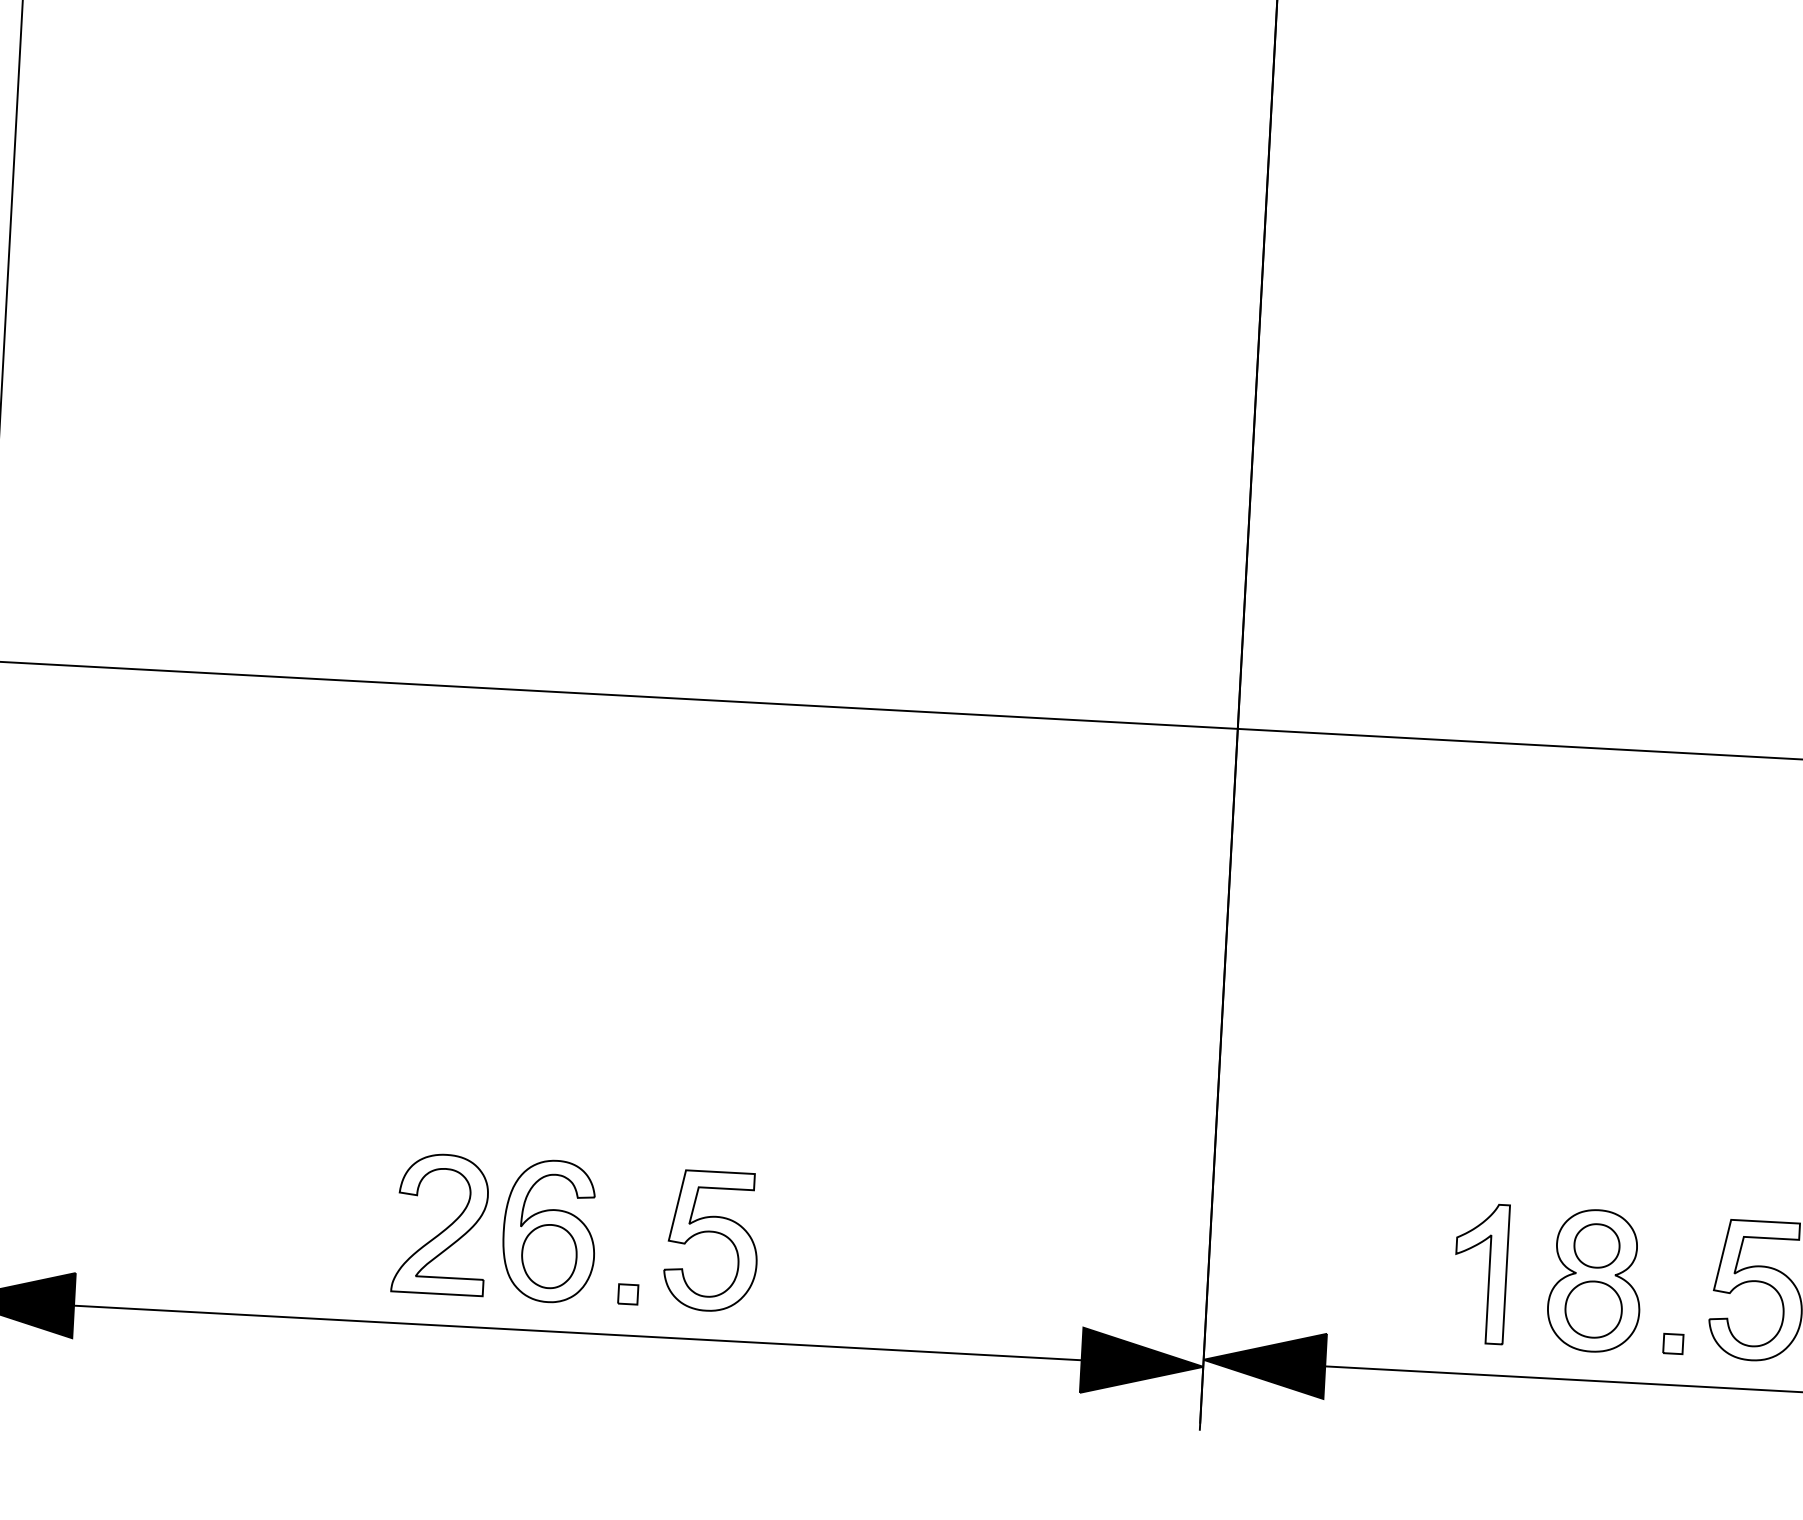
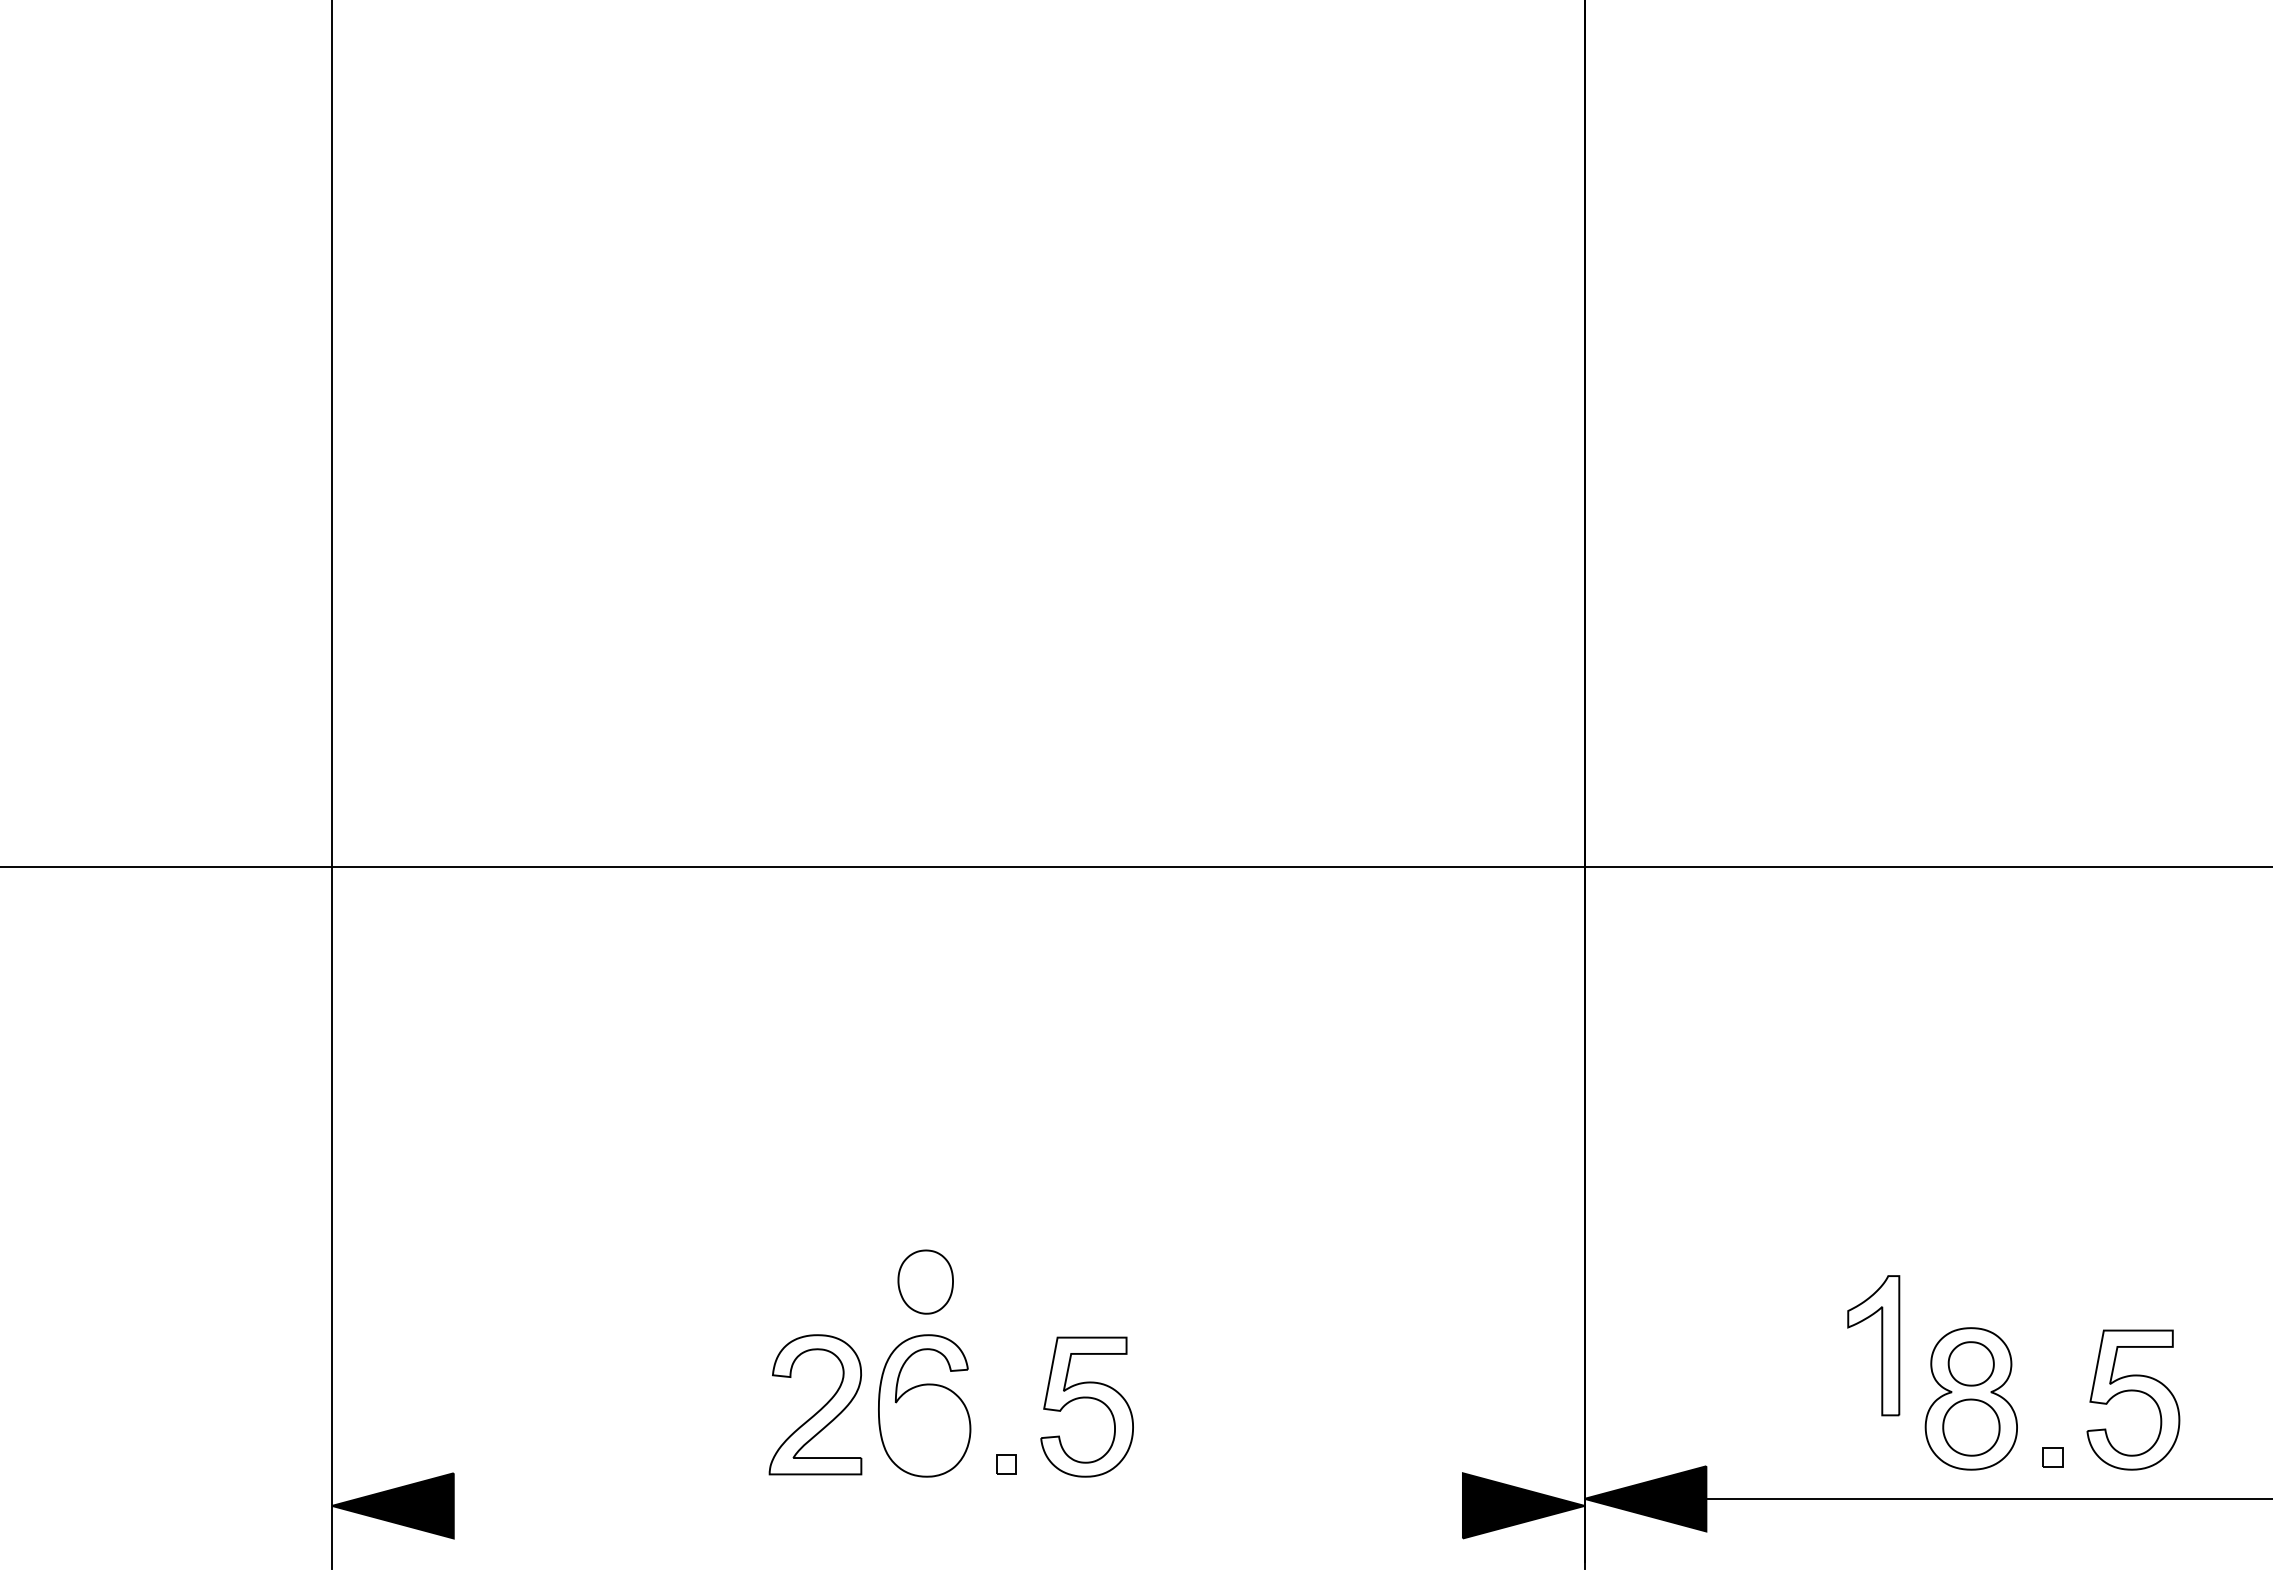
part: (549, 1255) -> (925, 1281), moved
part: (1488, 1273) -> (1881, 1345), moved
line: (577, 1332) -> (957, 1505), removed

